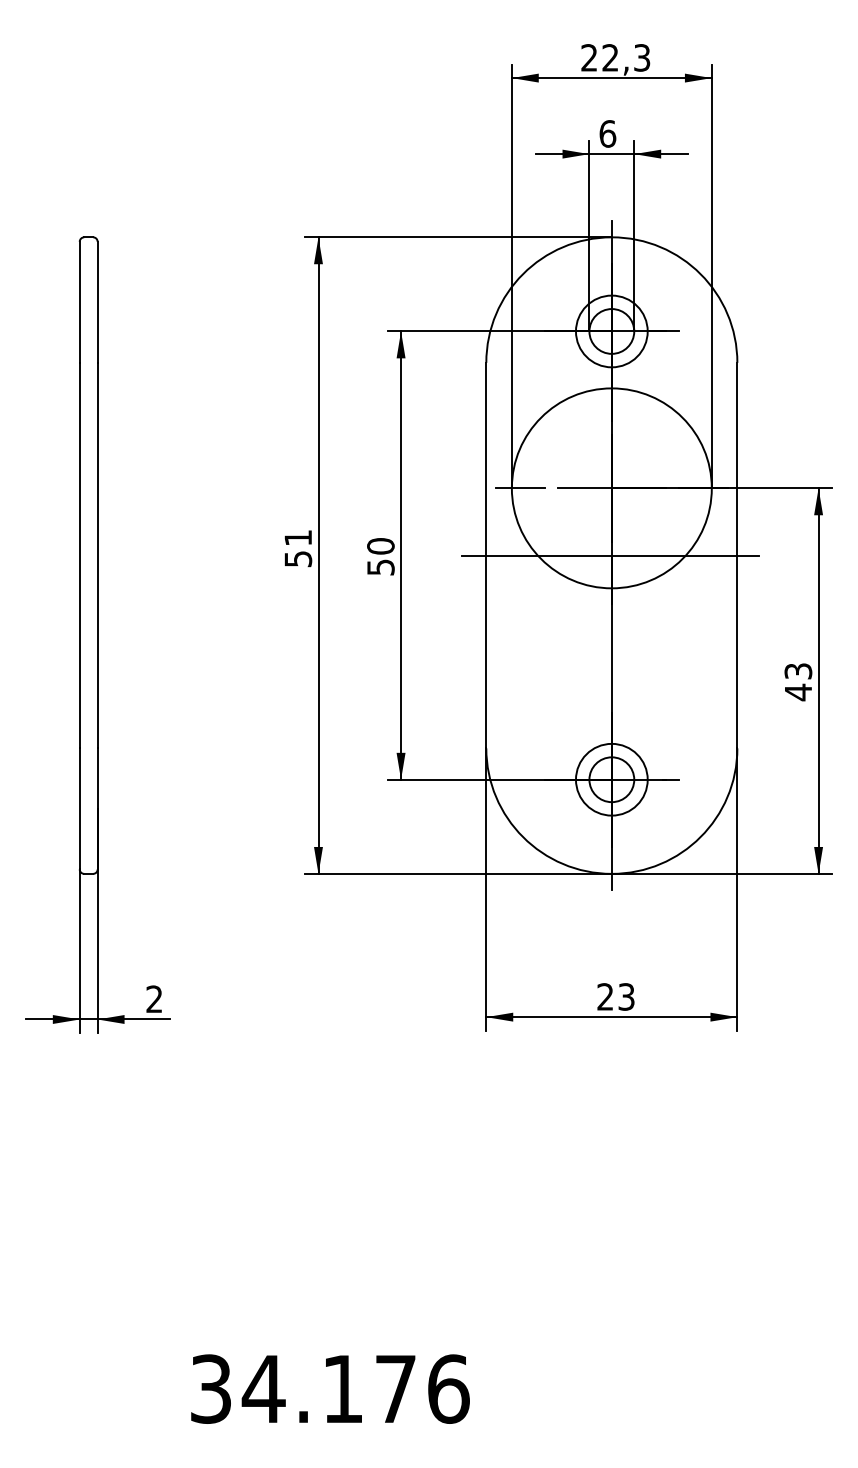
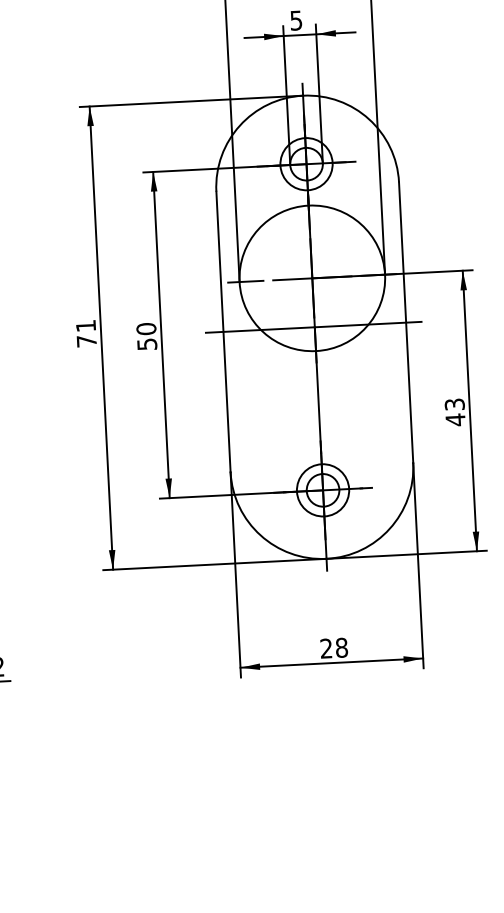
text: (607, 133) -> (296, 20), 6 -> 5
text: (298, 559) -> (86, 341), 51 -> 71
text: (626, 996) -> (341, 647), 23 -> 28

